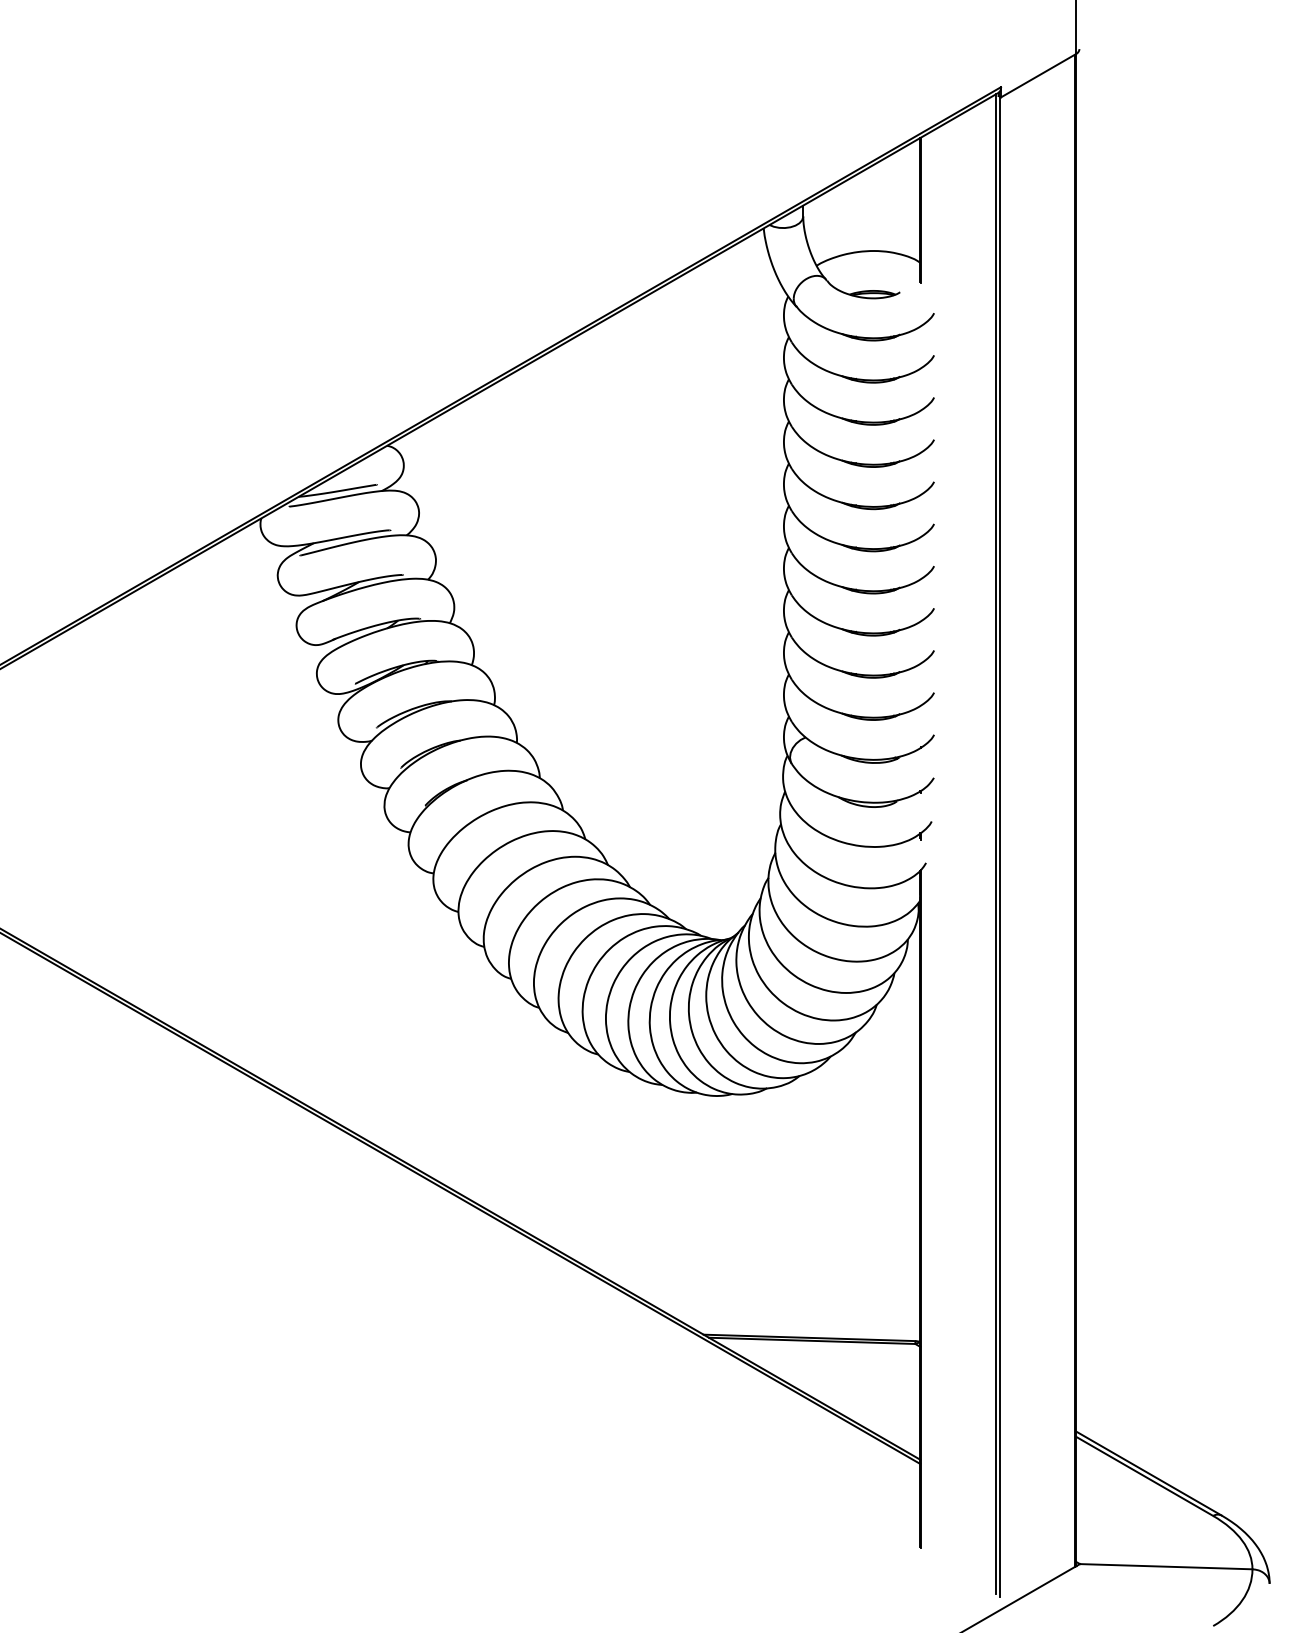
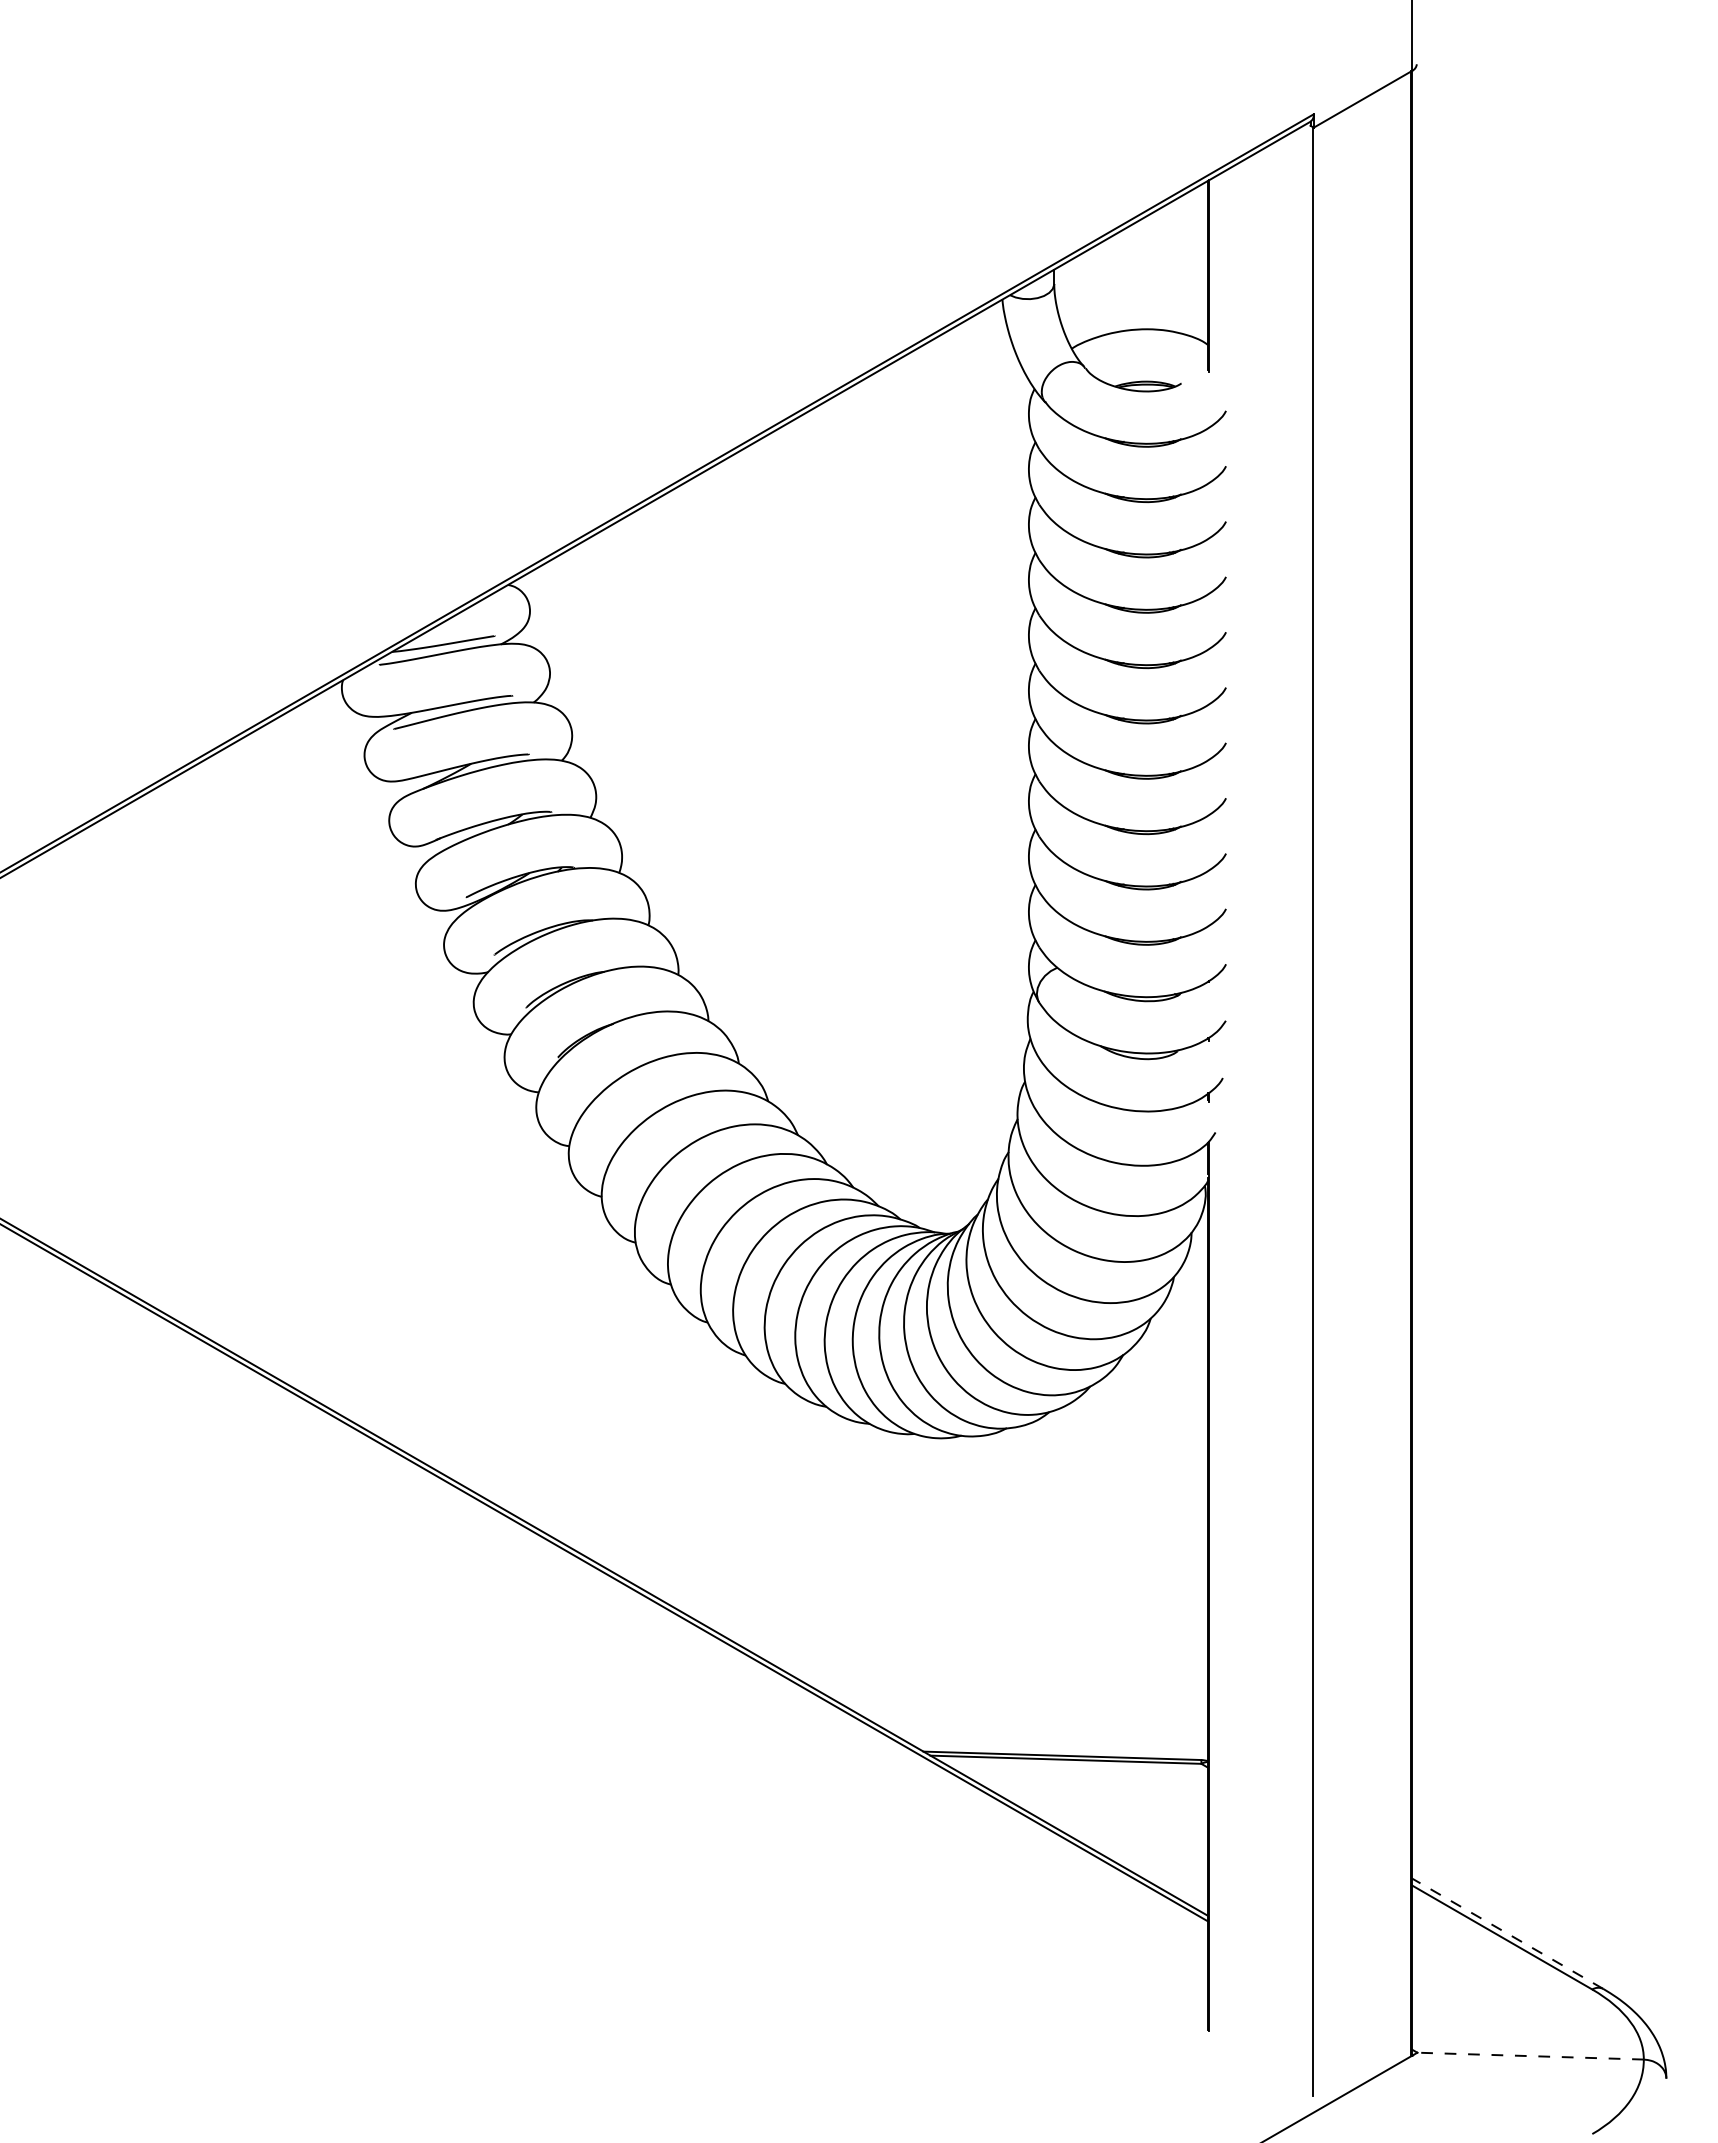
line: (996, 843) -> (1307, 1107), removed
line: (1148, 1473) -> (1507, 1933), solid -> dashed
line: (1166, 1566) -> (1530, 2056), solid -> dashed

